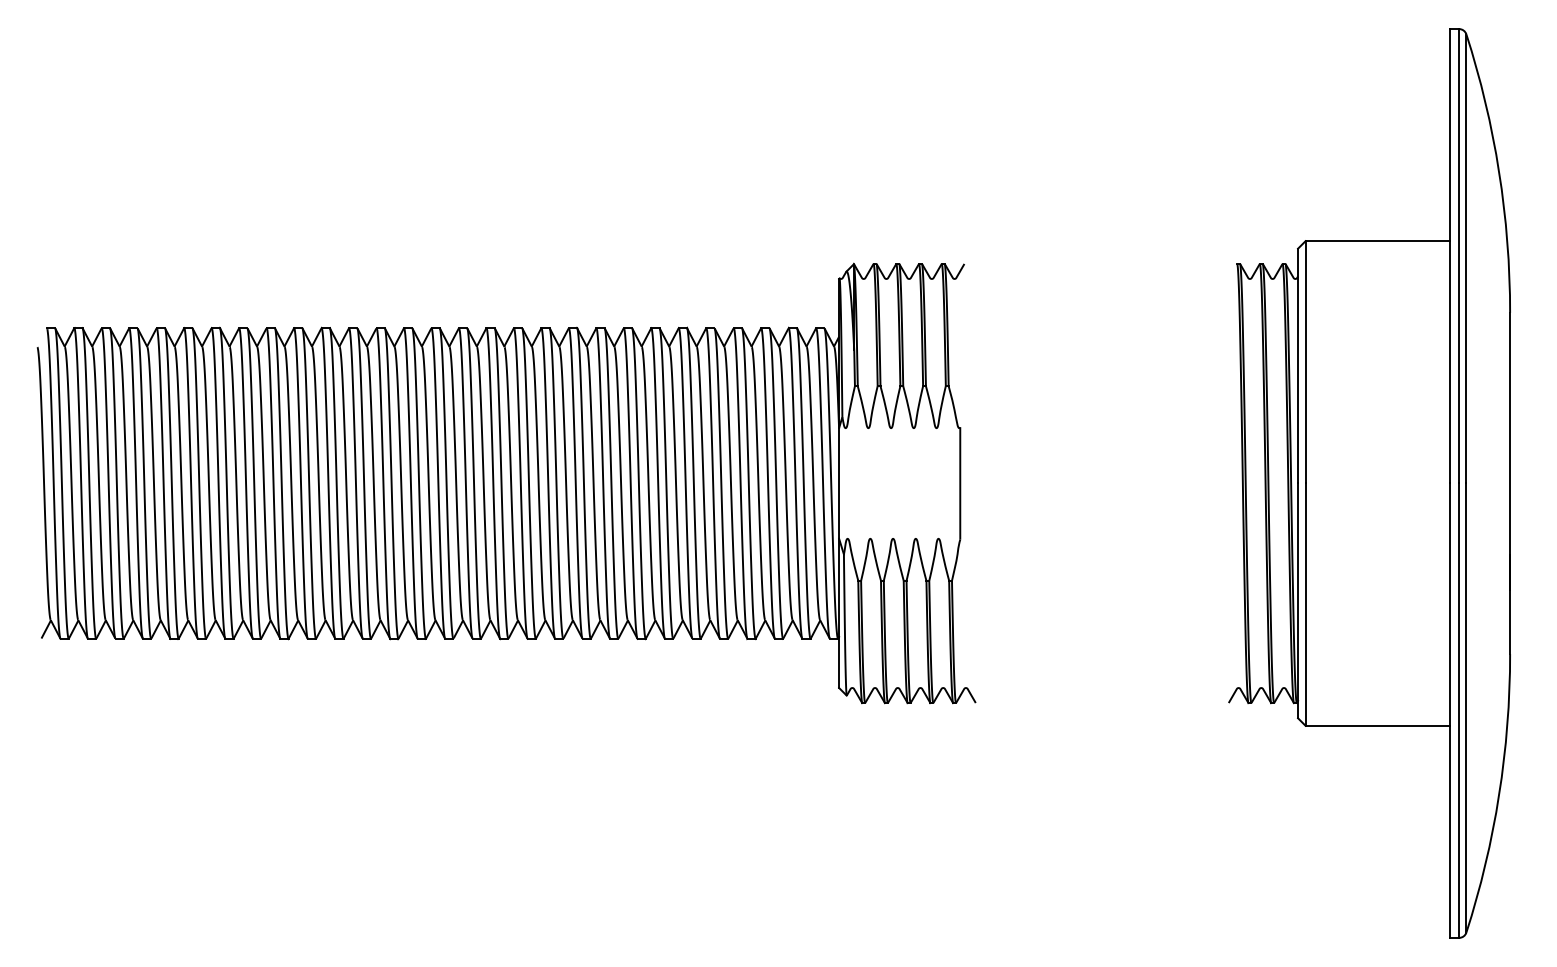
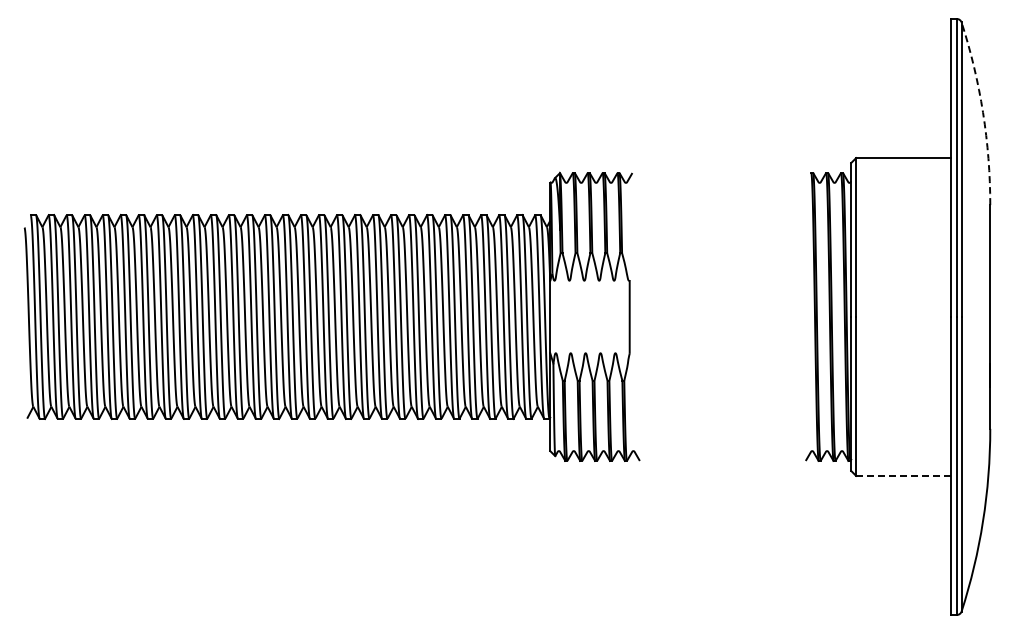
arc: (1499, 171) -> (983, 112), solid -> dashed
line: (1377, 725) -> (903, 475), solid -> dashed

